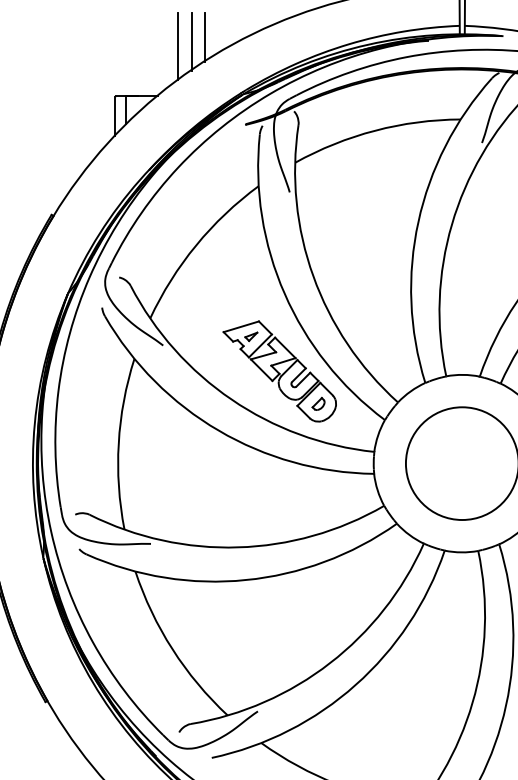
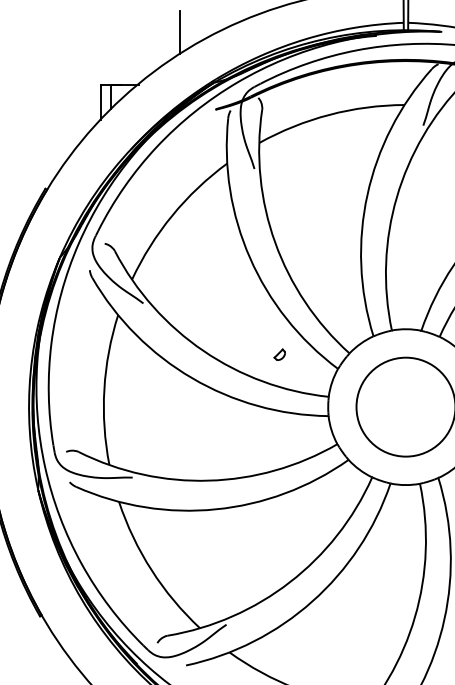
line: (191, 41) -> (168, 36), removed
line: (178, 46) -> (156, 40), removed
part: (279, 371) -> (245, 326), removed

